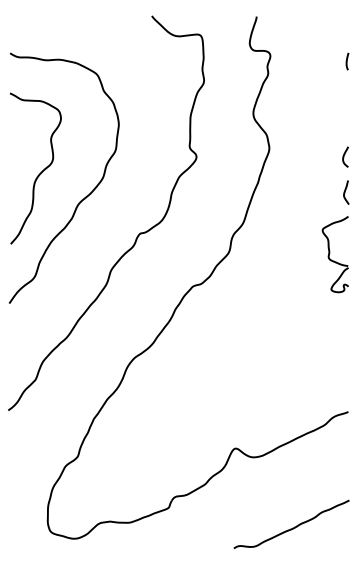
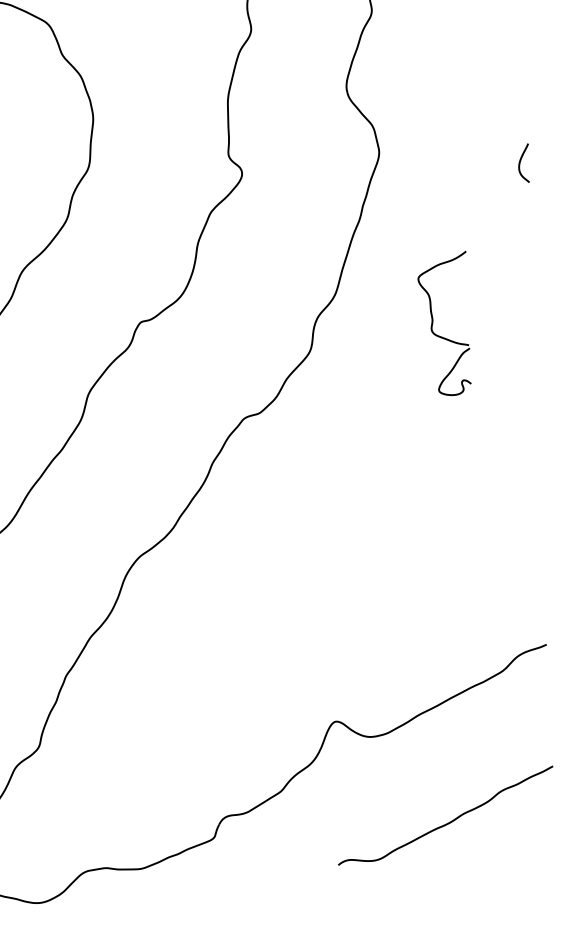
curve: (345, 192) -> (526, 230), removed
part: (334, 254) -> (442, 324), moved
curve: (292, 527) -> (447, 821), moved

